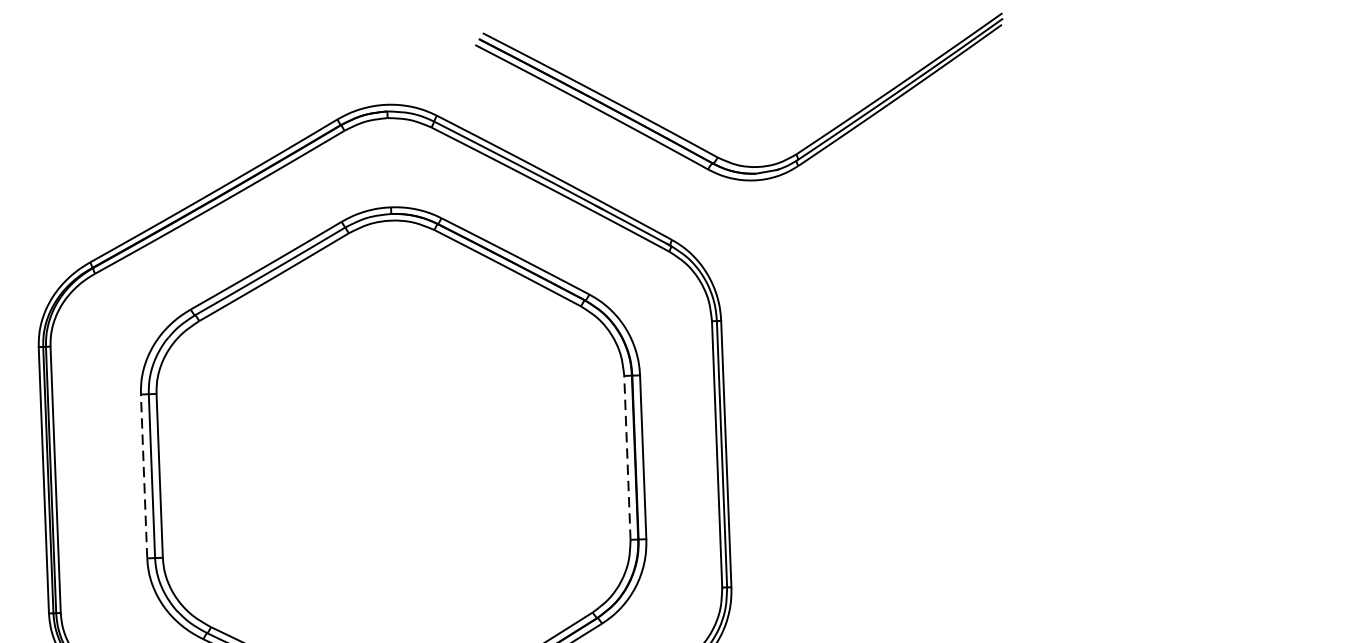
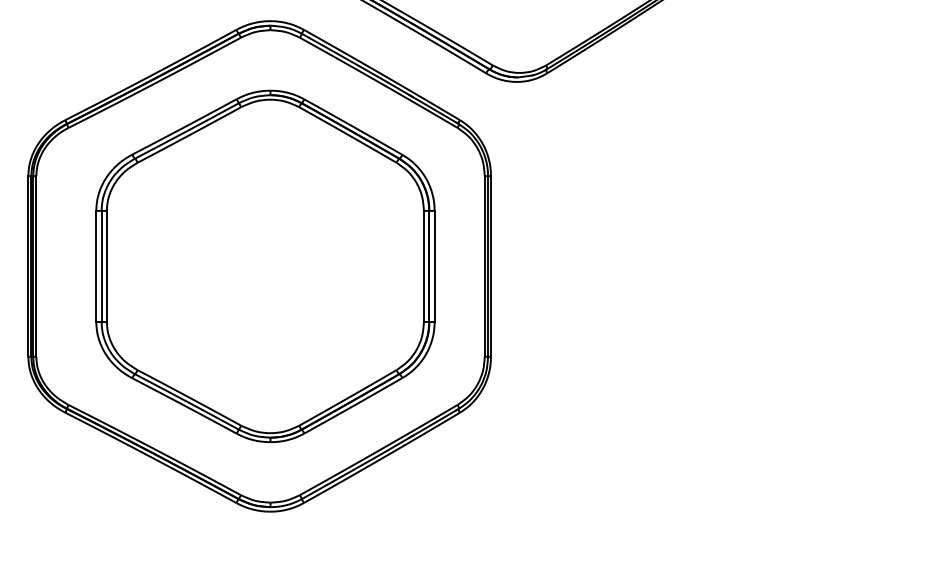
line: (626, 457) -> (423, 266), dashed -> solid
line: (144, 476) -> (96, 266), dashed -> solid

